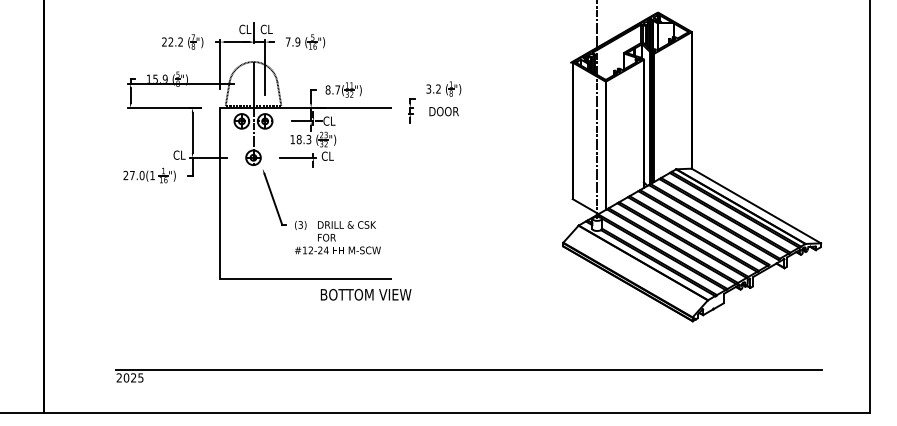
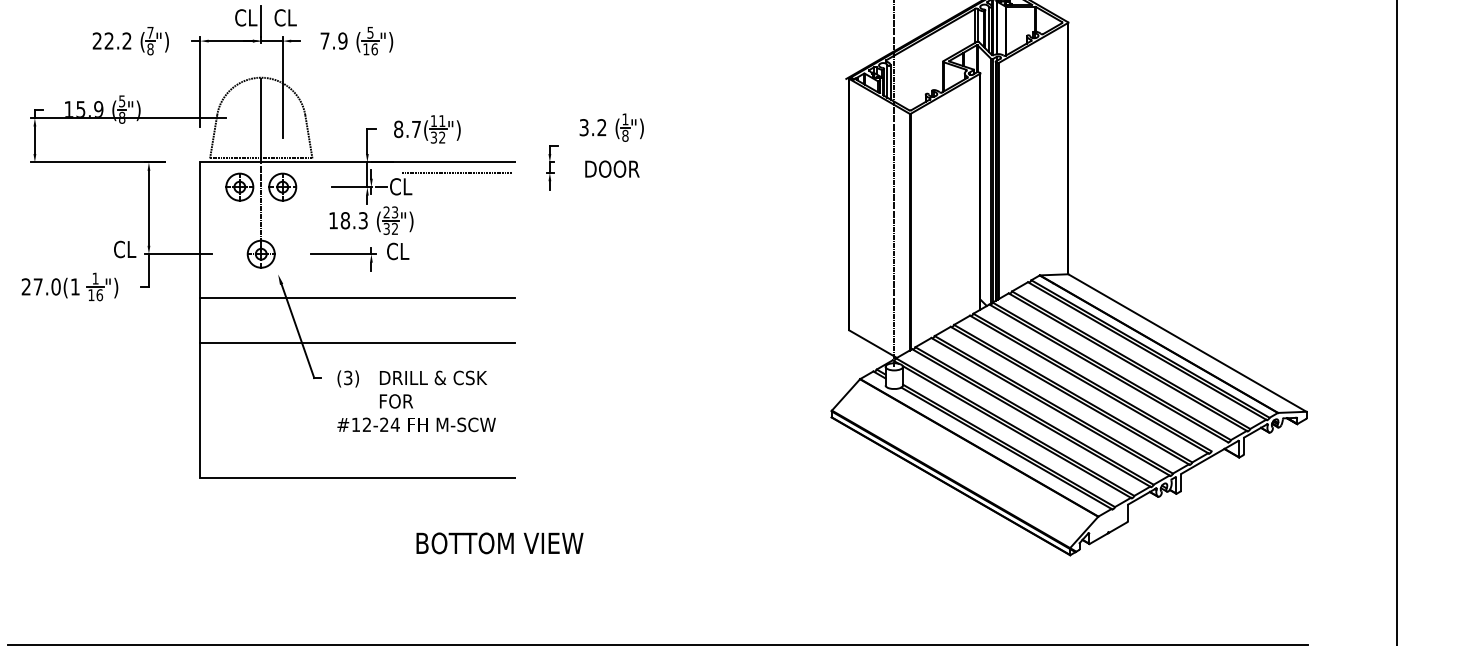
line: (359, 113) -> (456, 172), added
line: (305, 181) -> (356, 297), added
line: (305, 205) -> (356, 342), added
text: (365, 294) -> (498, 542), moved

